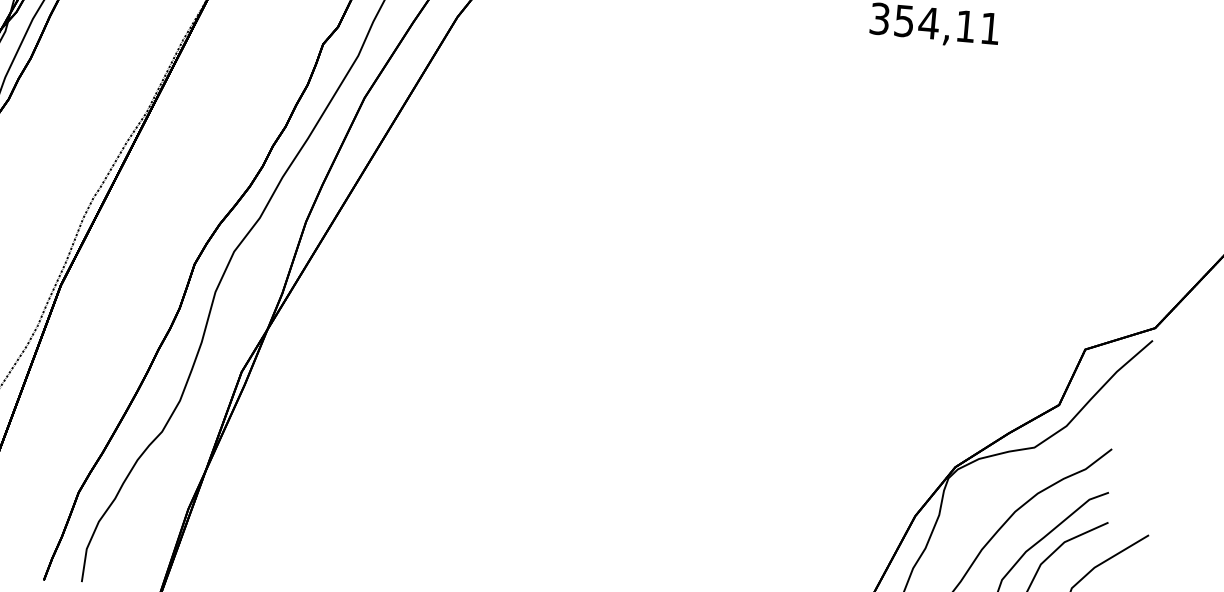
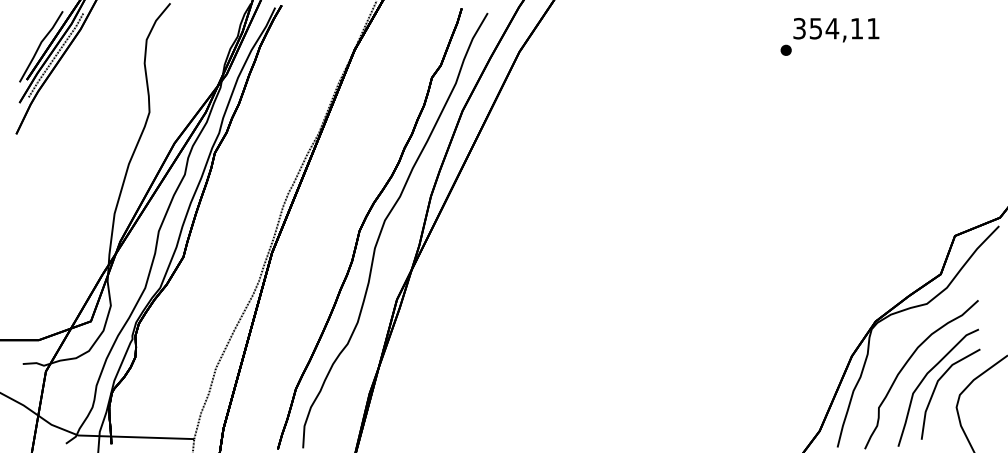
part: (856, 48) -> (785, 49), added

